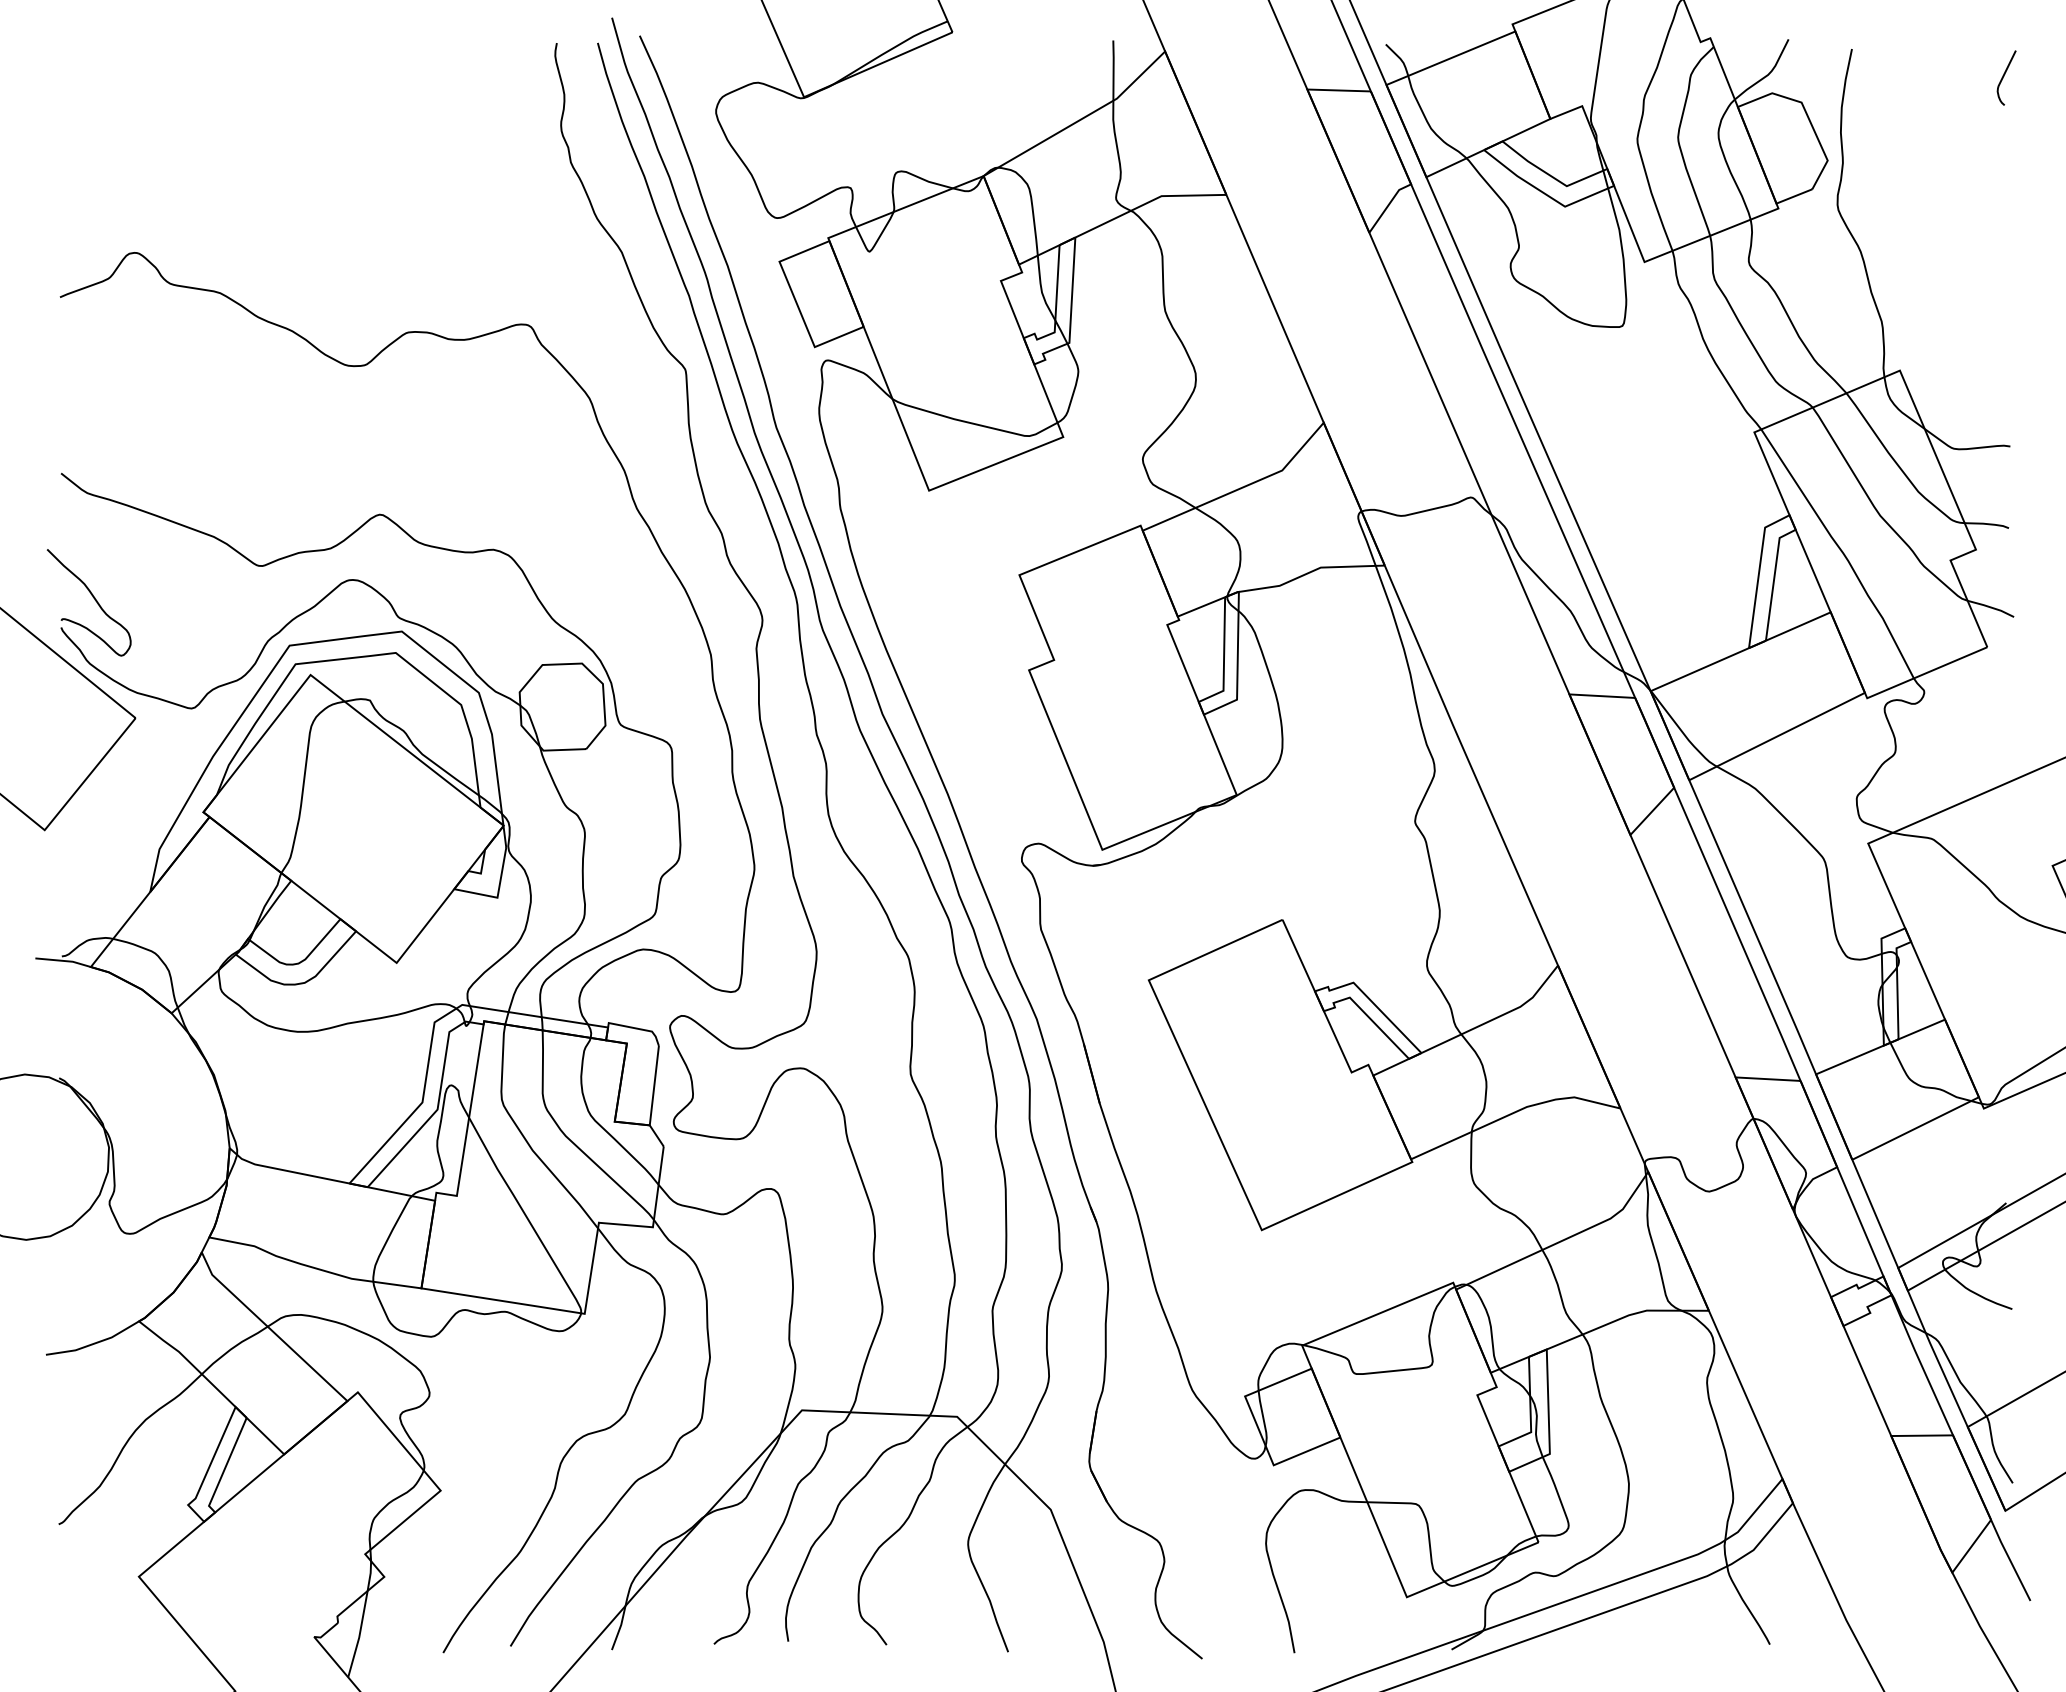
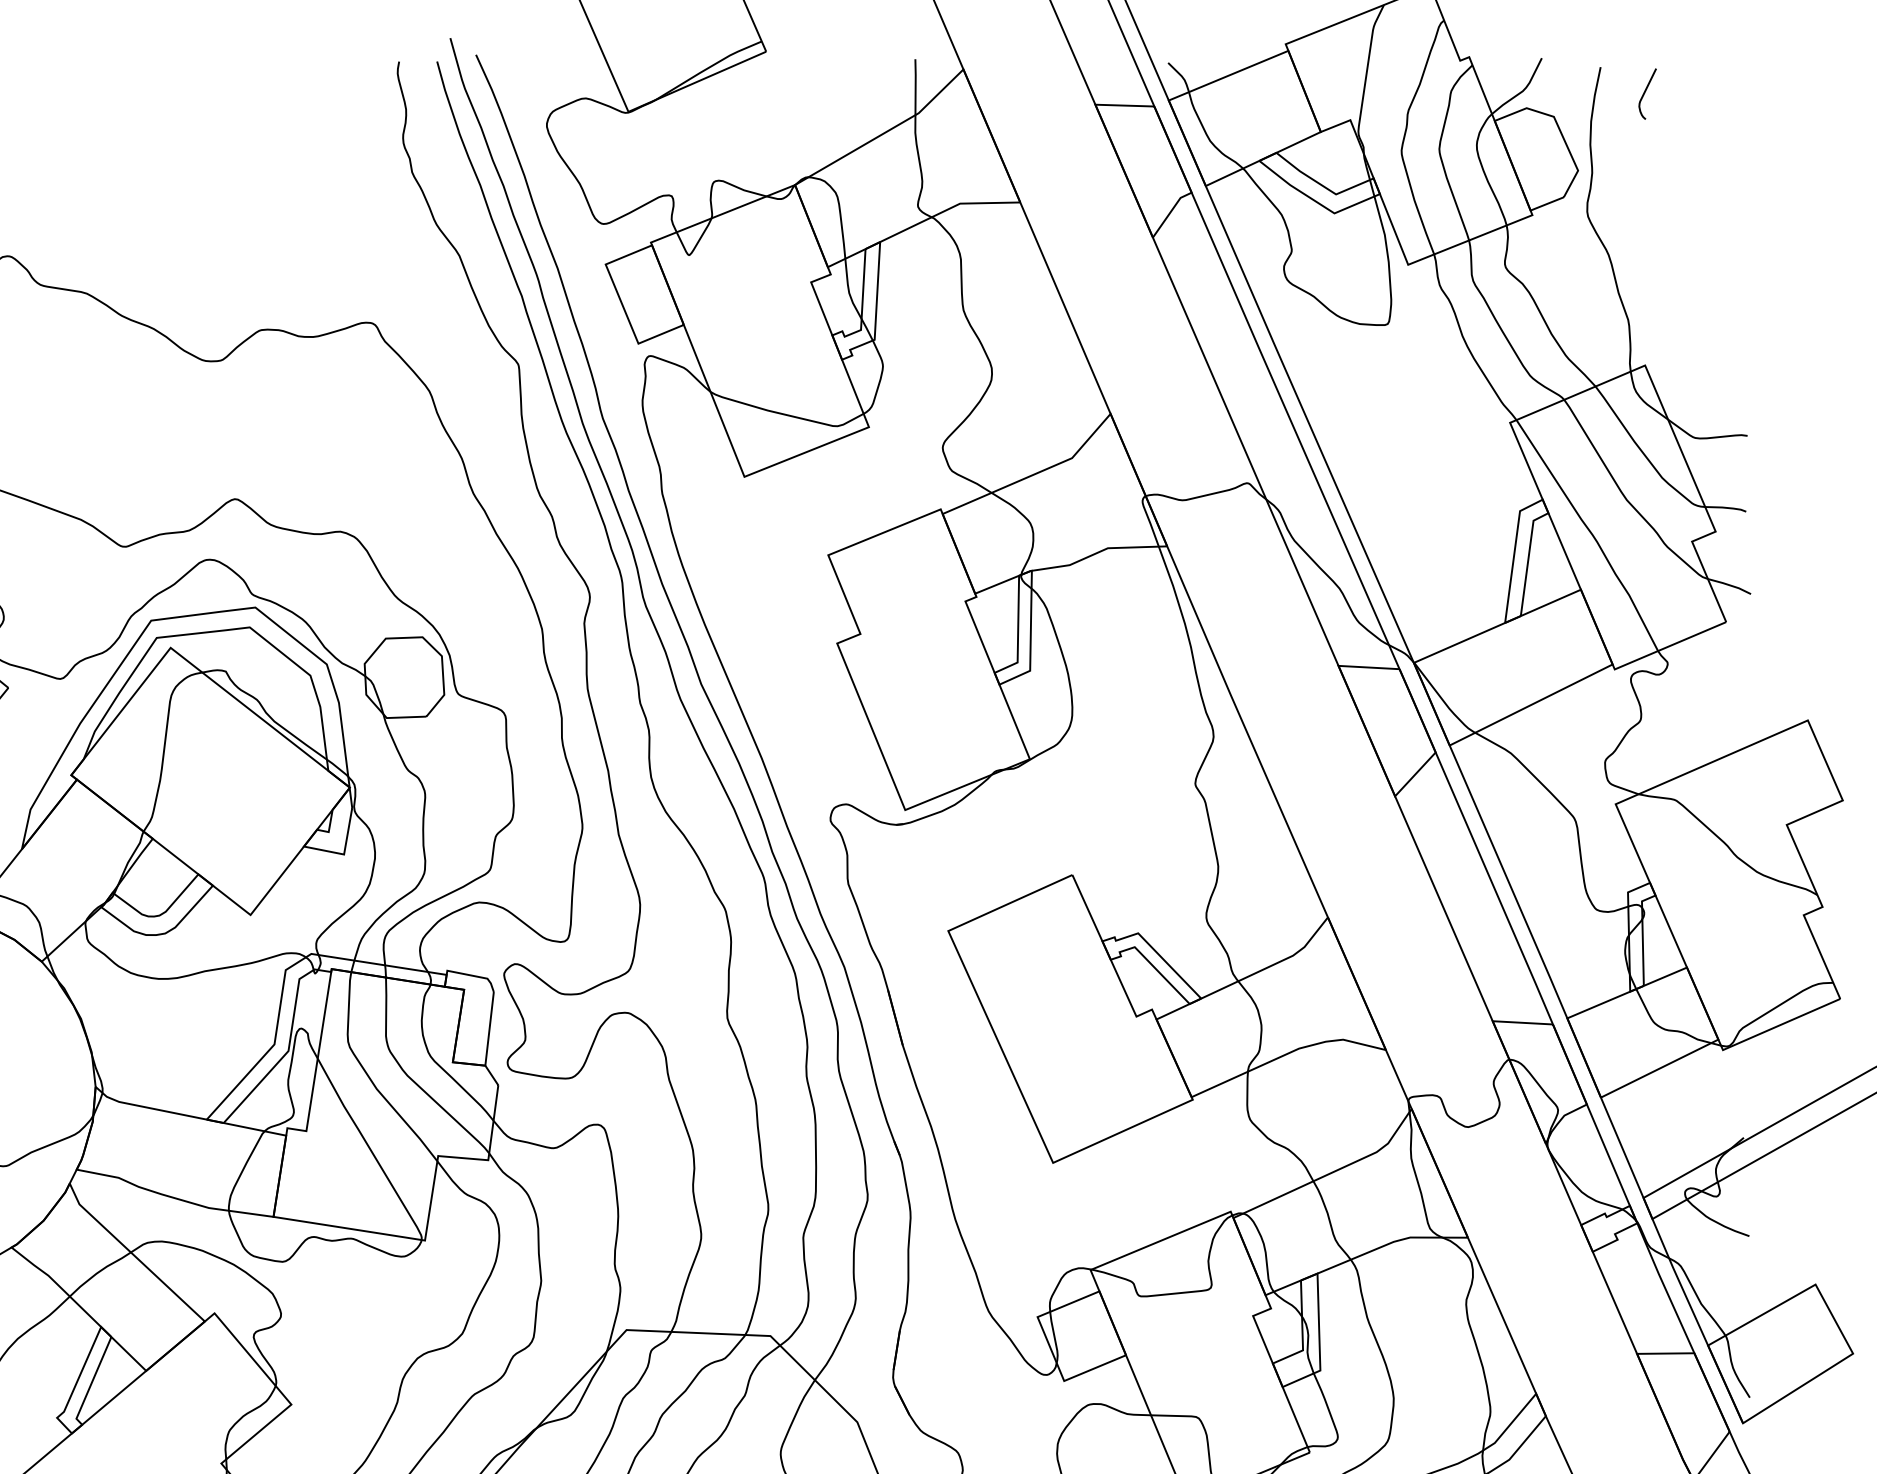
curve: (2004, 76) -> (1645, 92), moved

